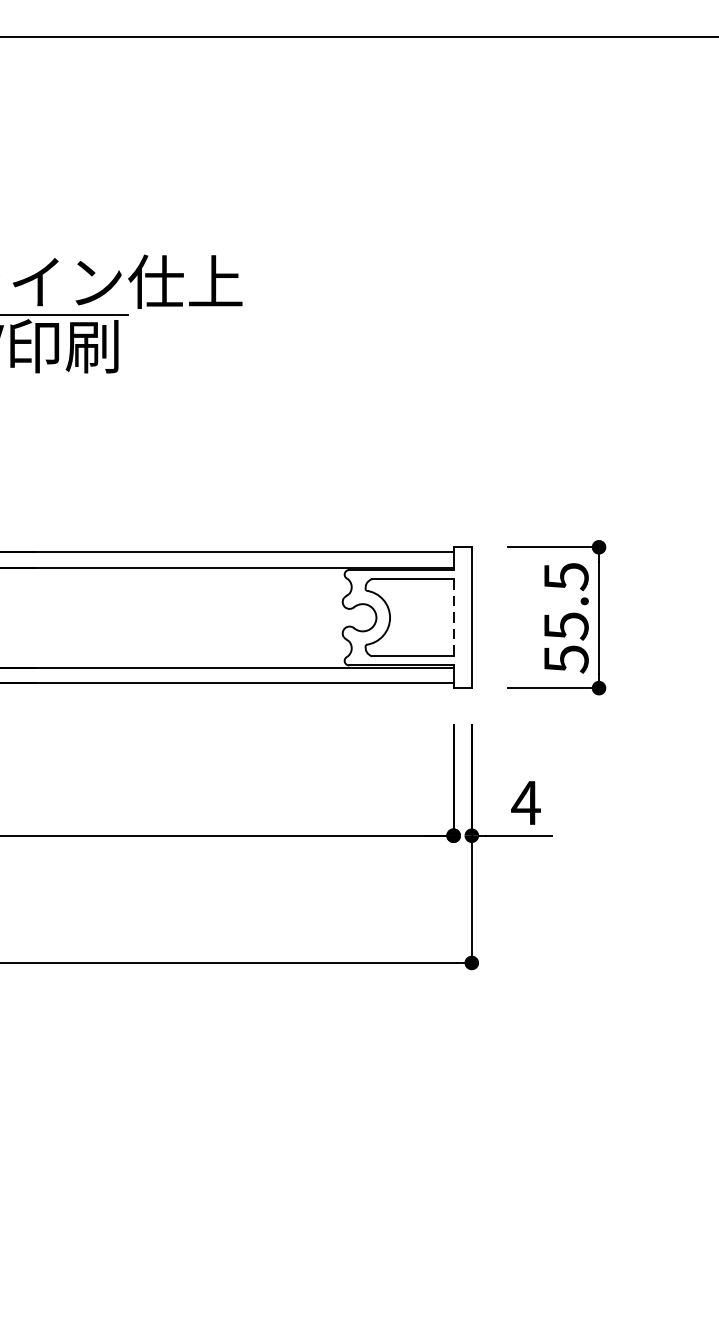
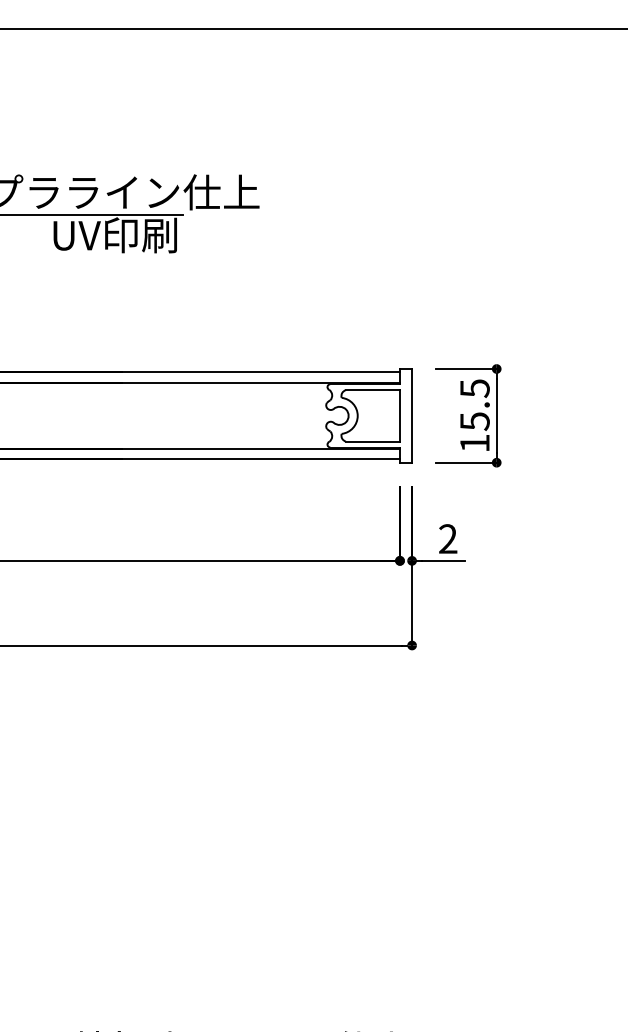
line: (454, 617) -> (400, 415), dashed -> solid
text: (565, 659) -> (474, 443), 55.5 -> 15.5
text: (526, 802) -> (448, 538), 4 -> 2

